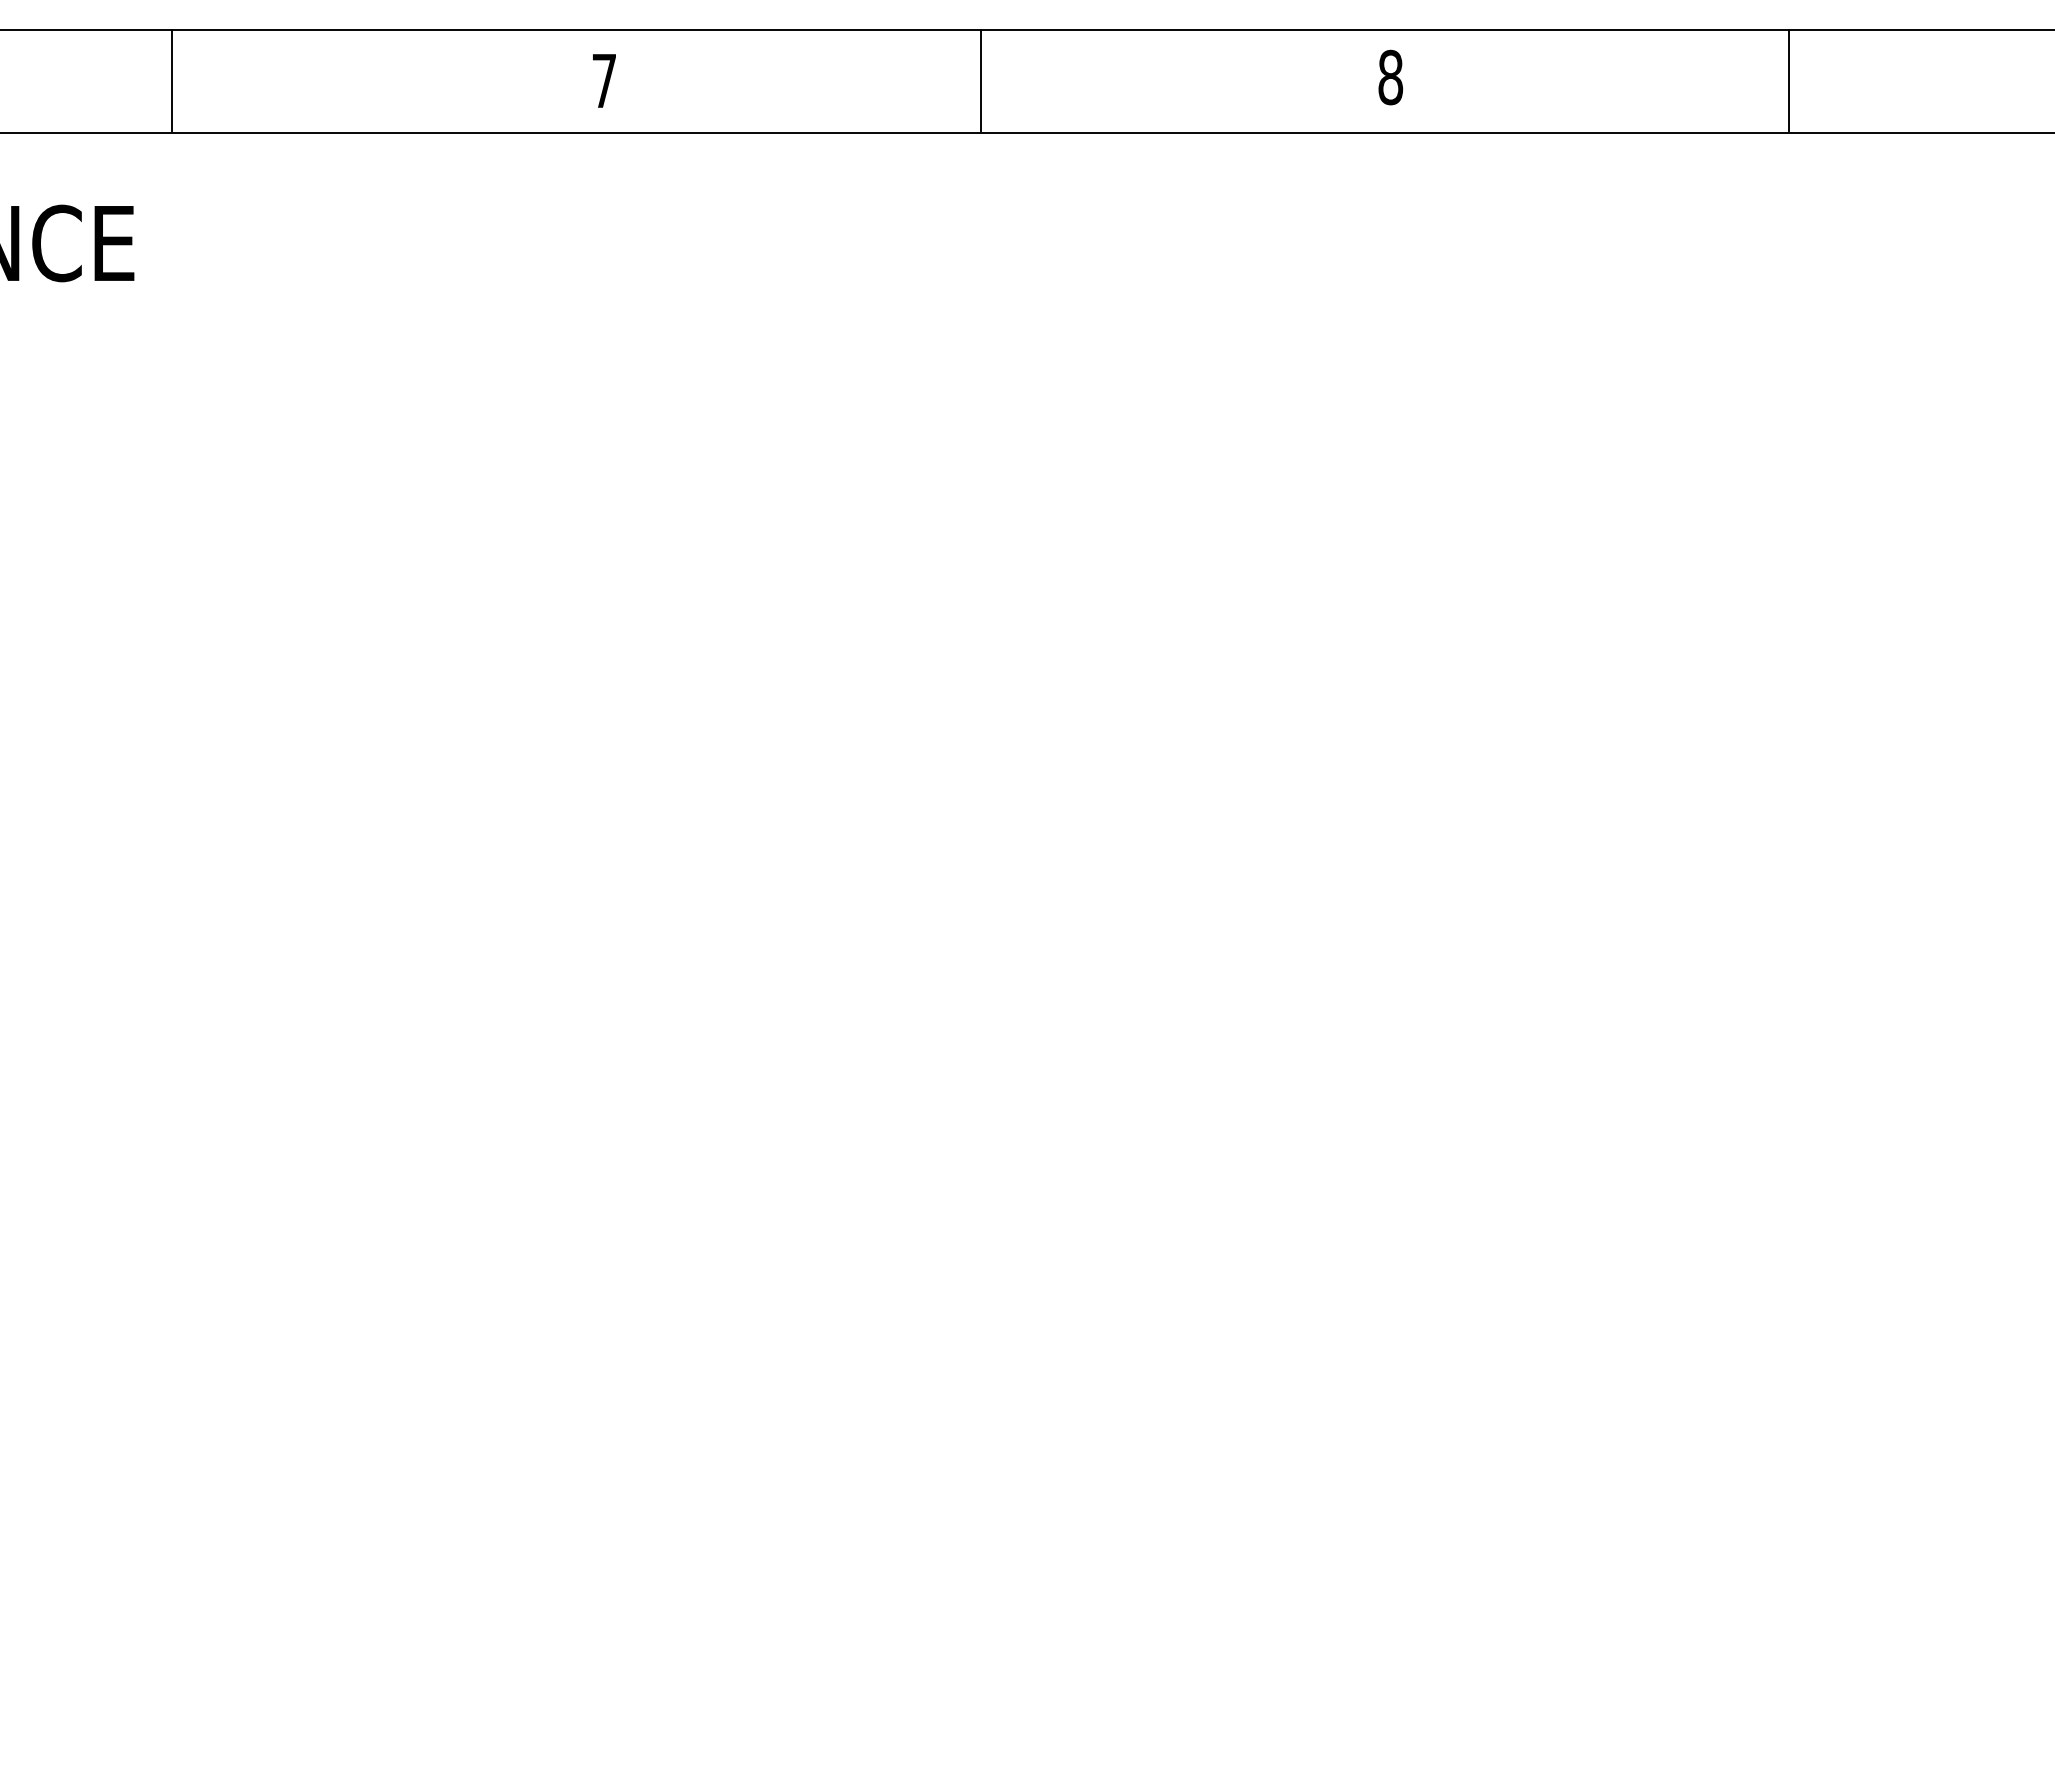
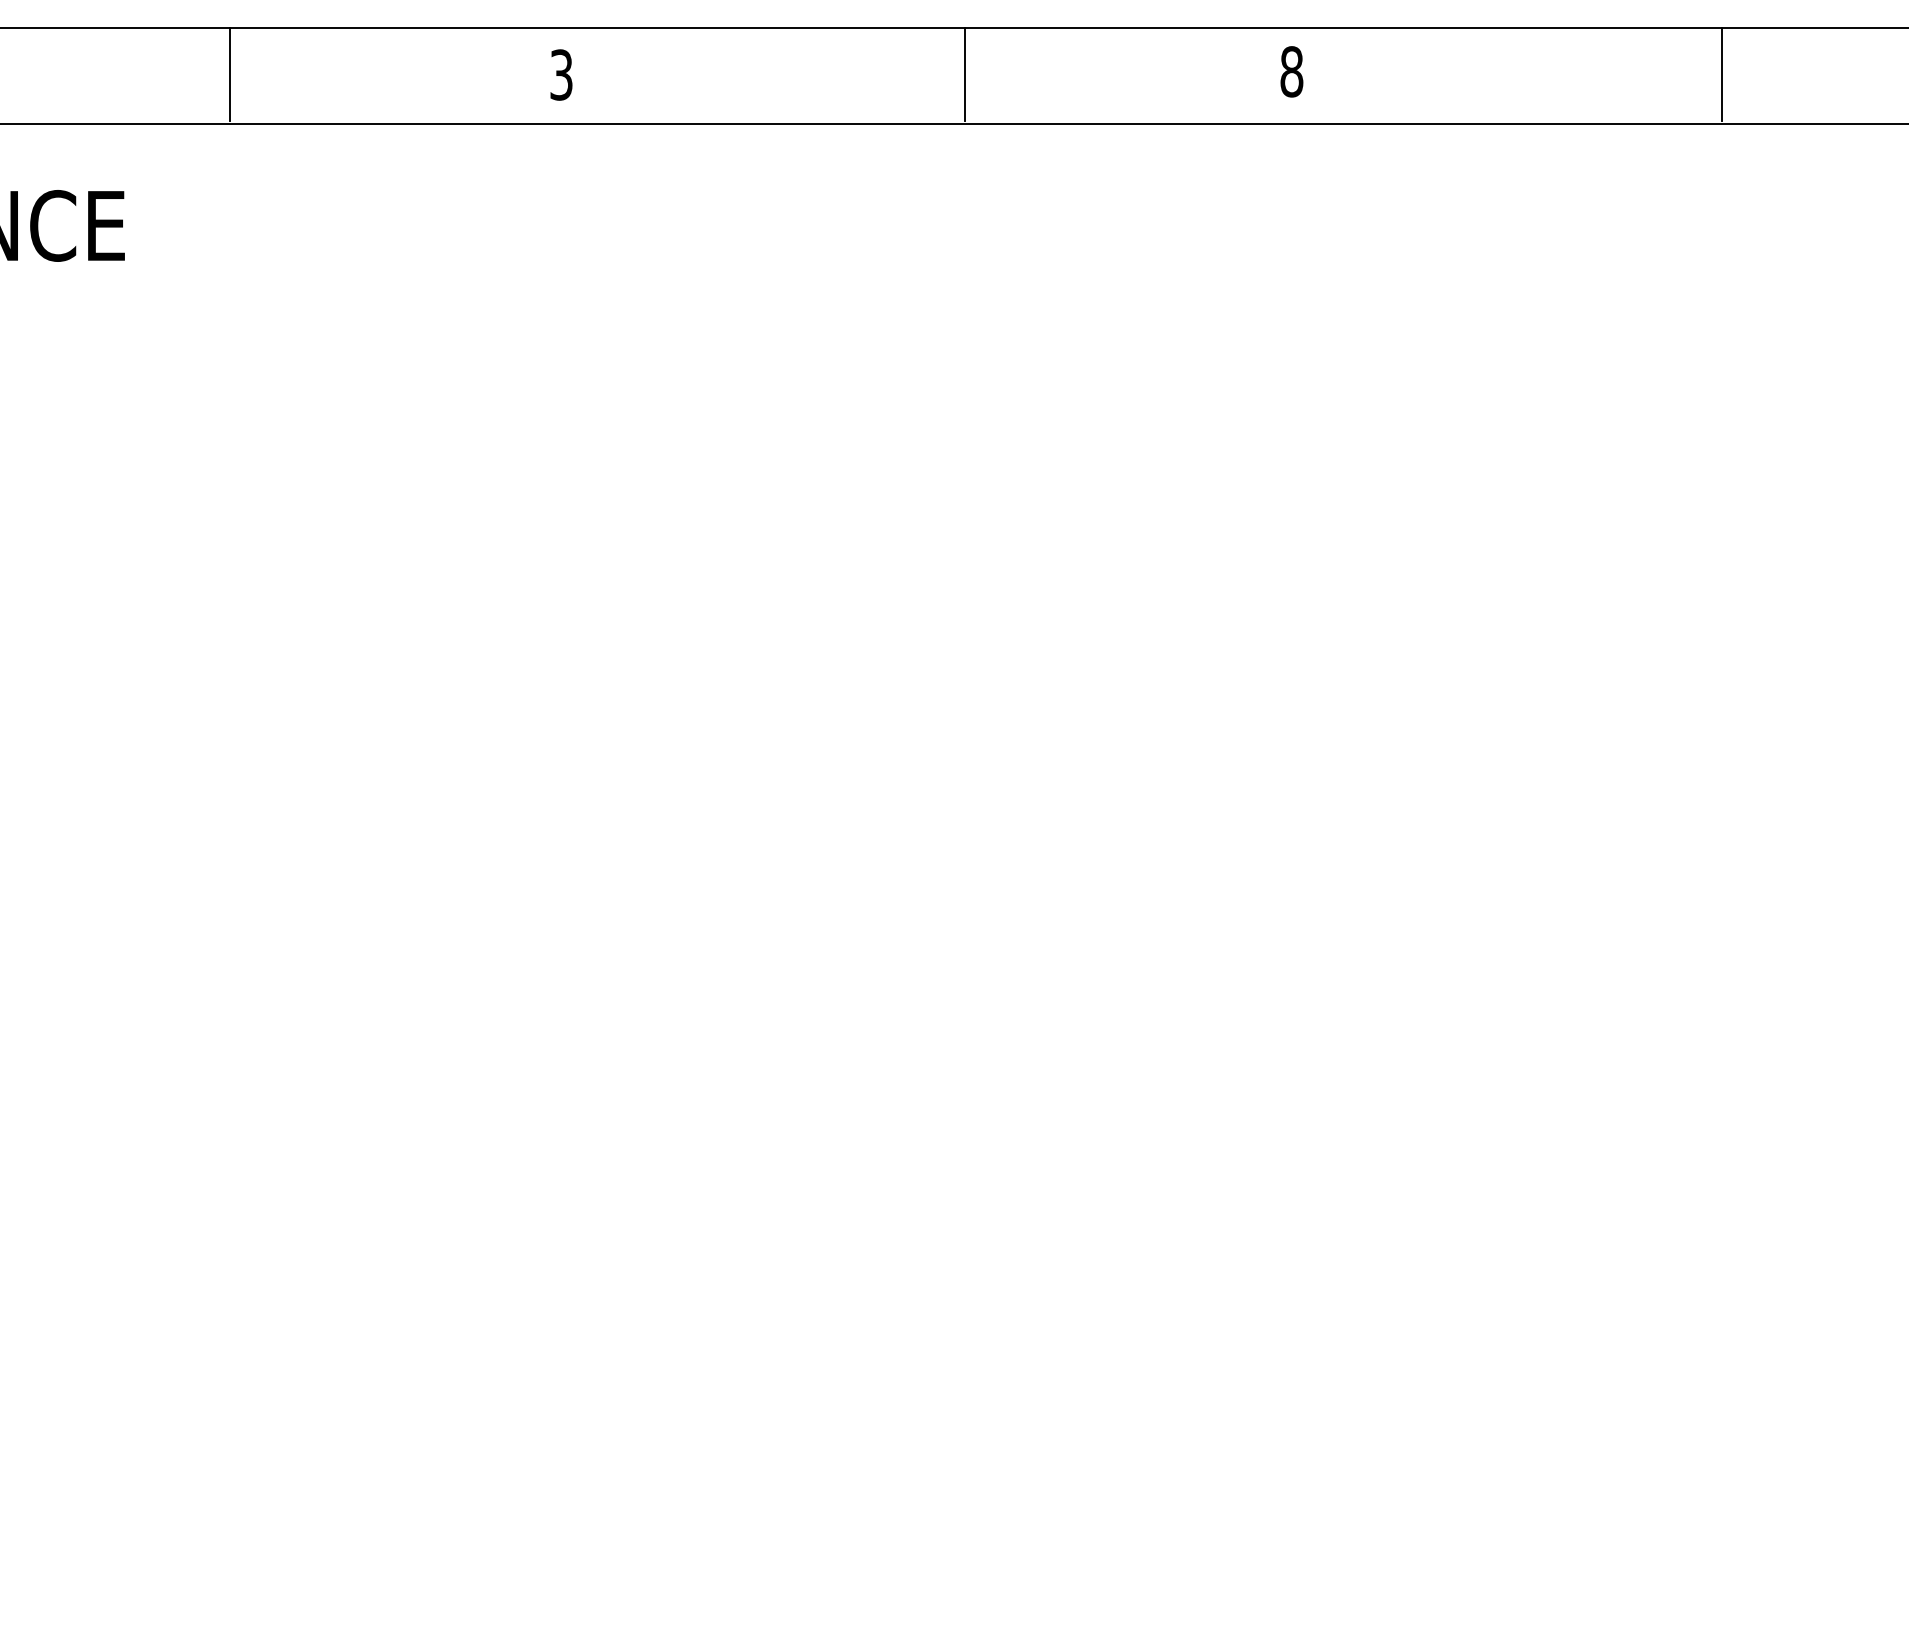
line: (172, 80) -> (230, 74), moved
text: (604, 80) -> (561, 74), 7 -> 3
line: (980, 80) -> (964, 74), moved
line: (1789, 80) -> (1722, 74), moved

